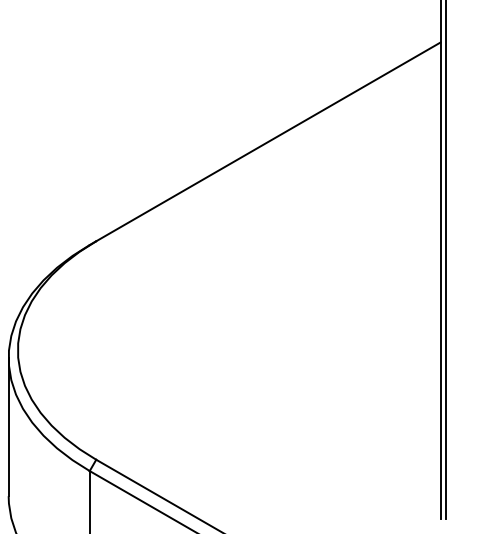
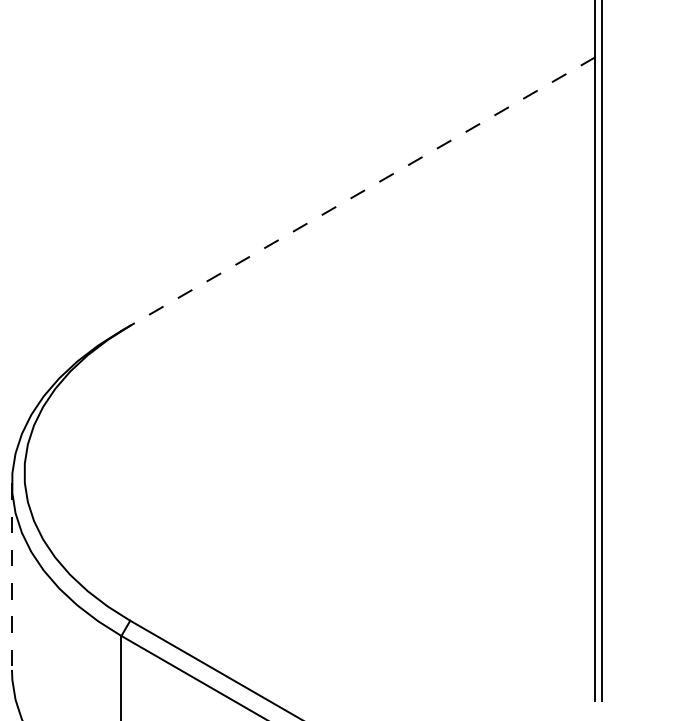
line: (268, 141) -> (362, 191), solid -> dashed
line: (8, 427) -> (11, 577), solid -> dashed

